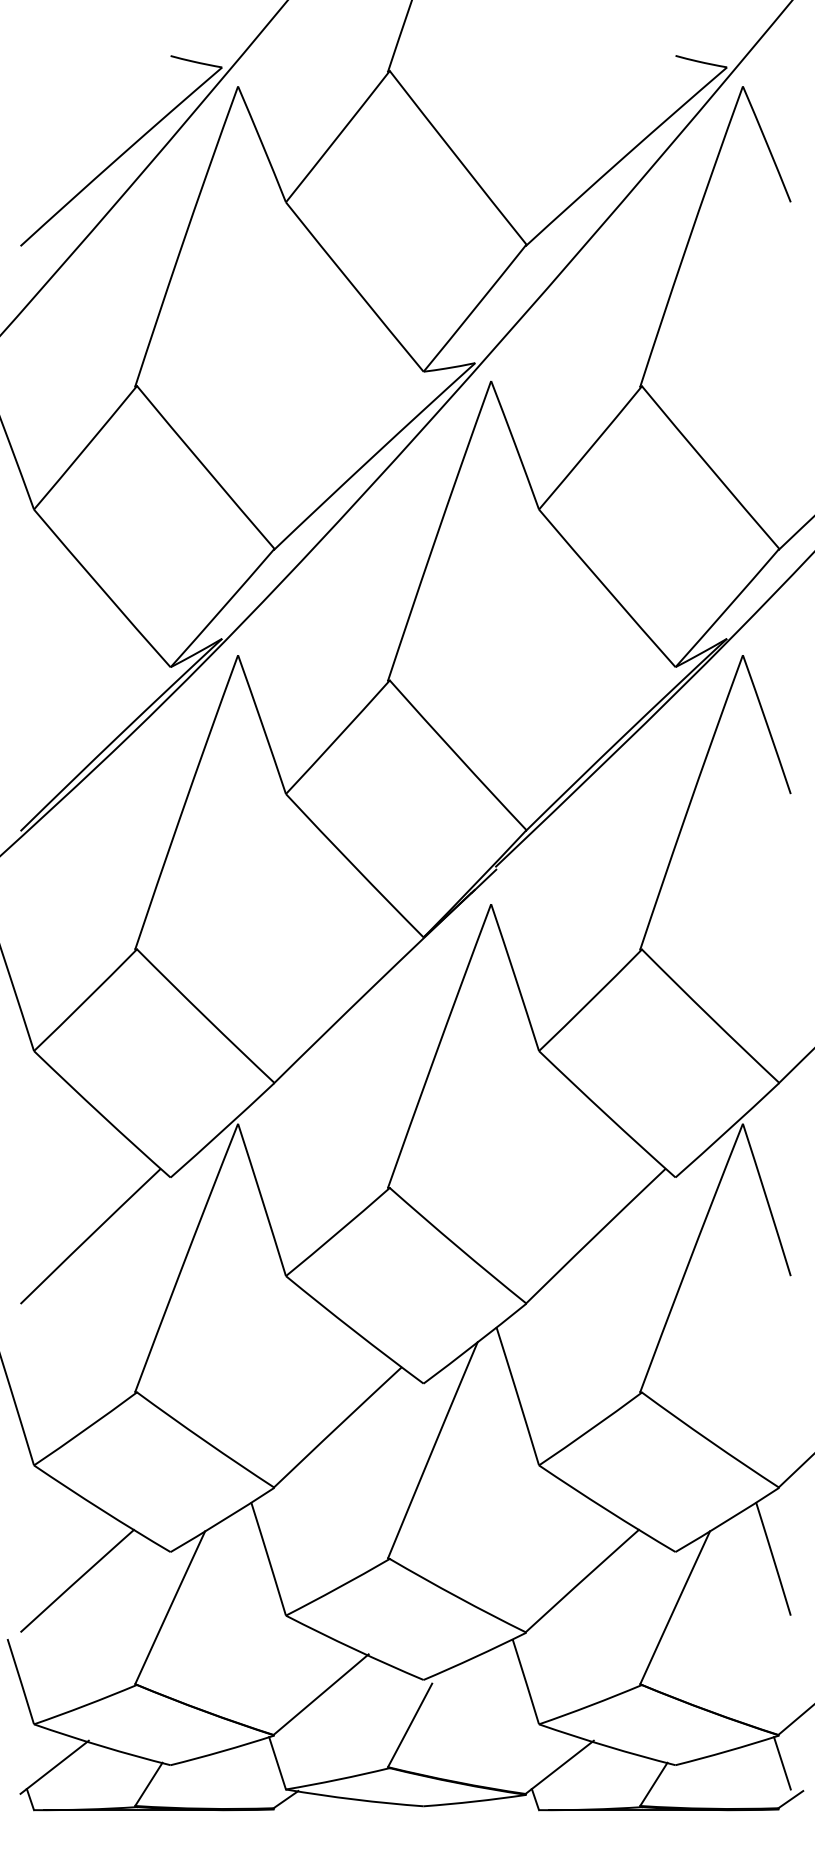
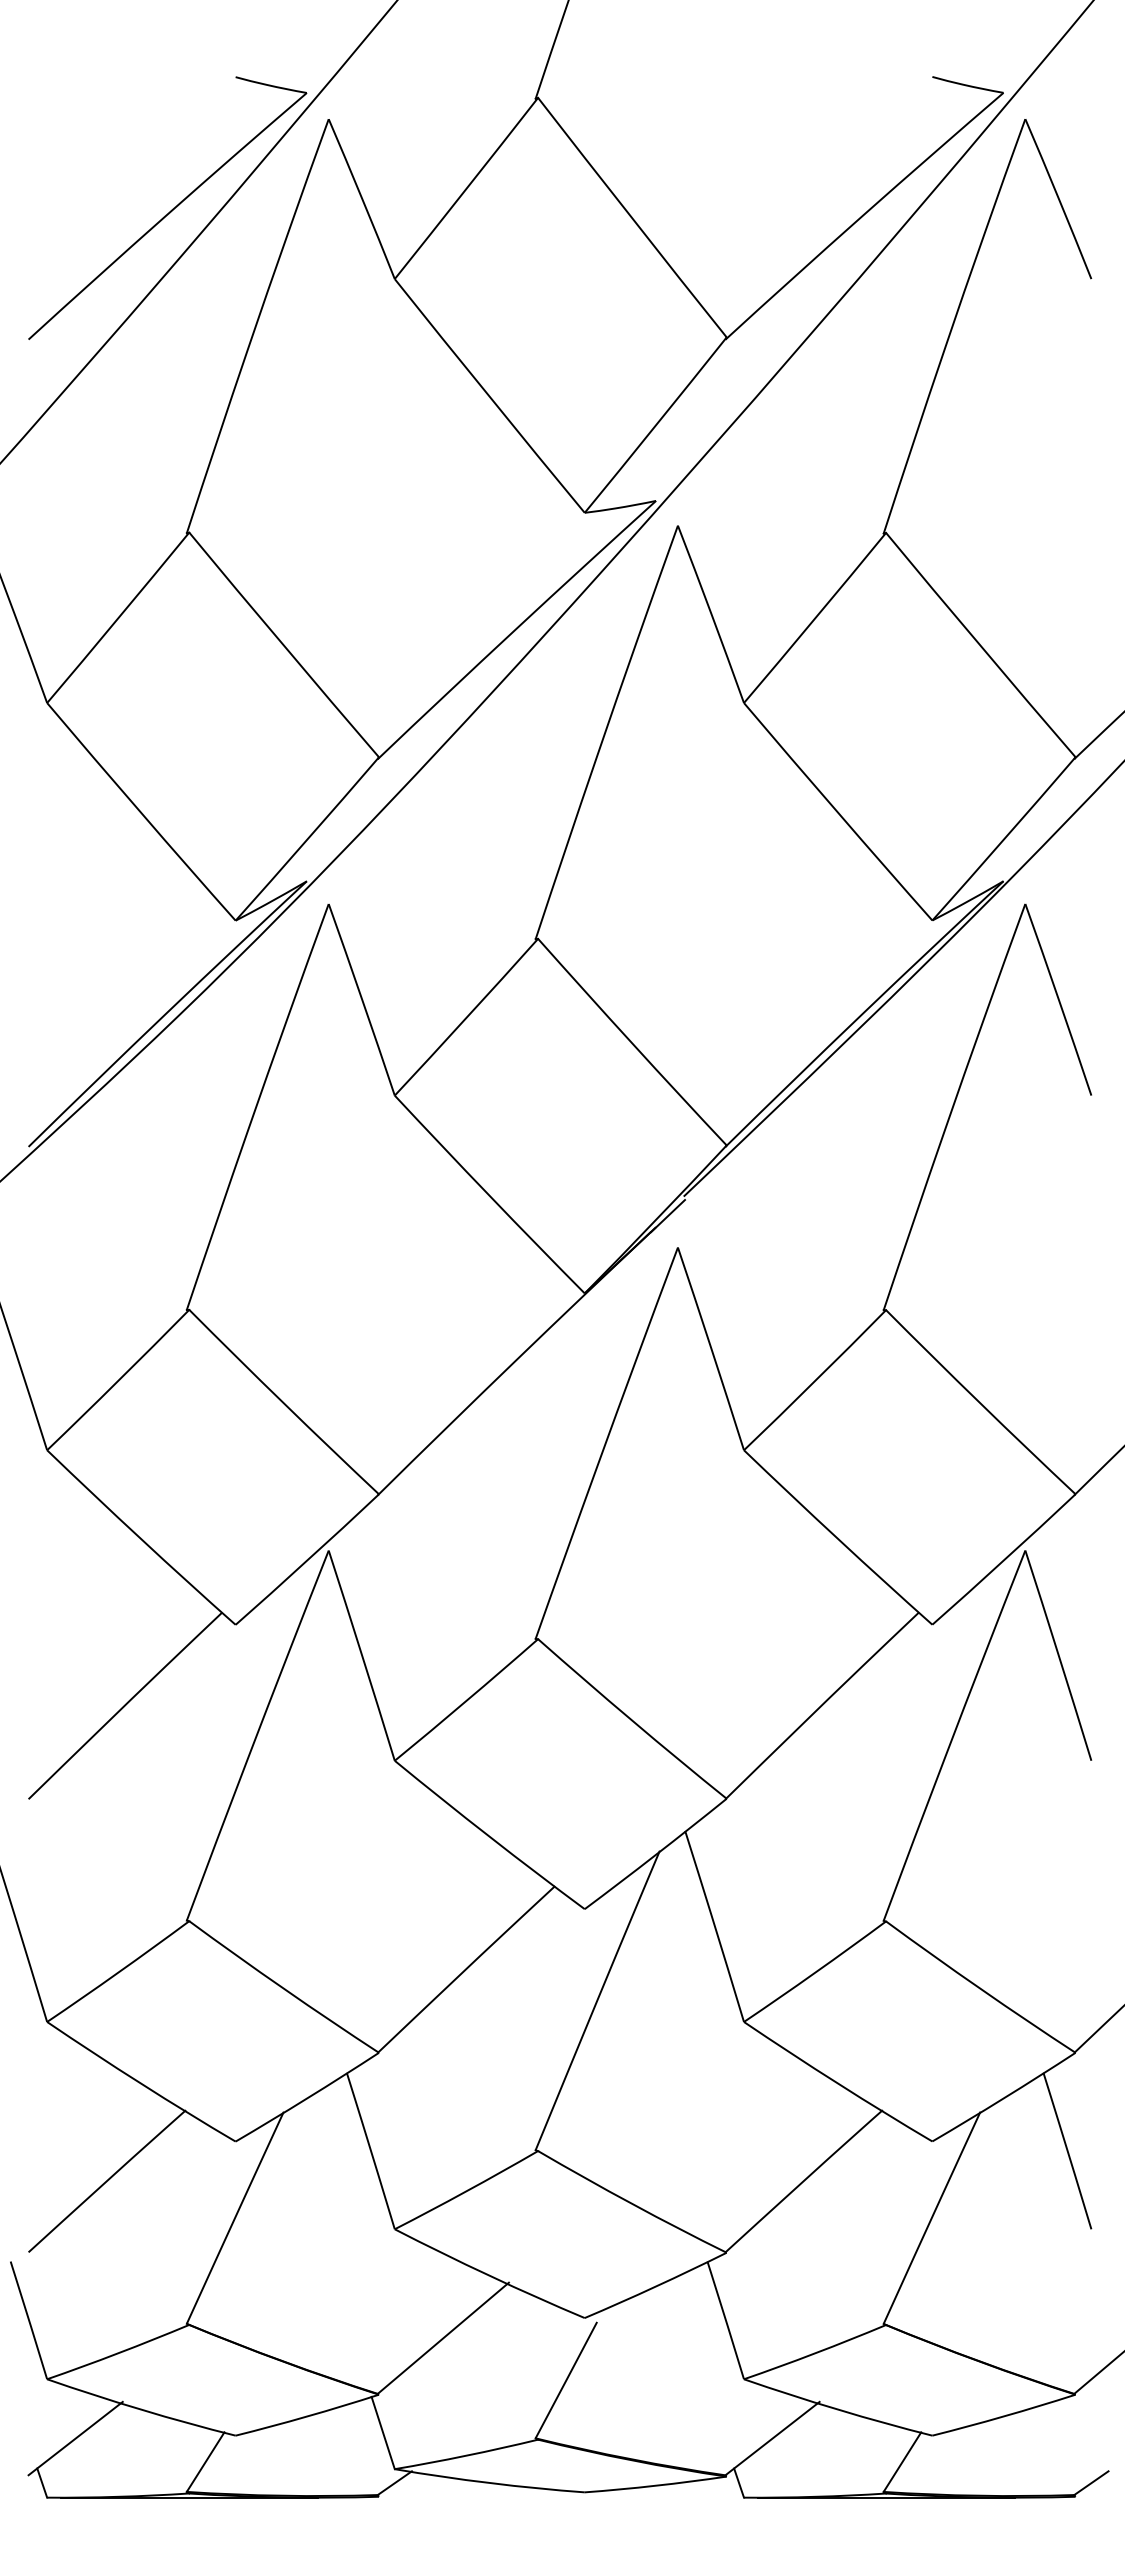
line: (782, 1762) -> (1079, 2432), removed

